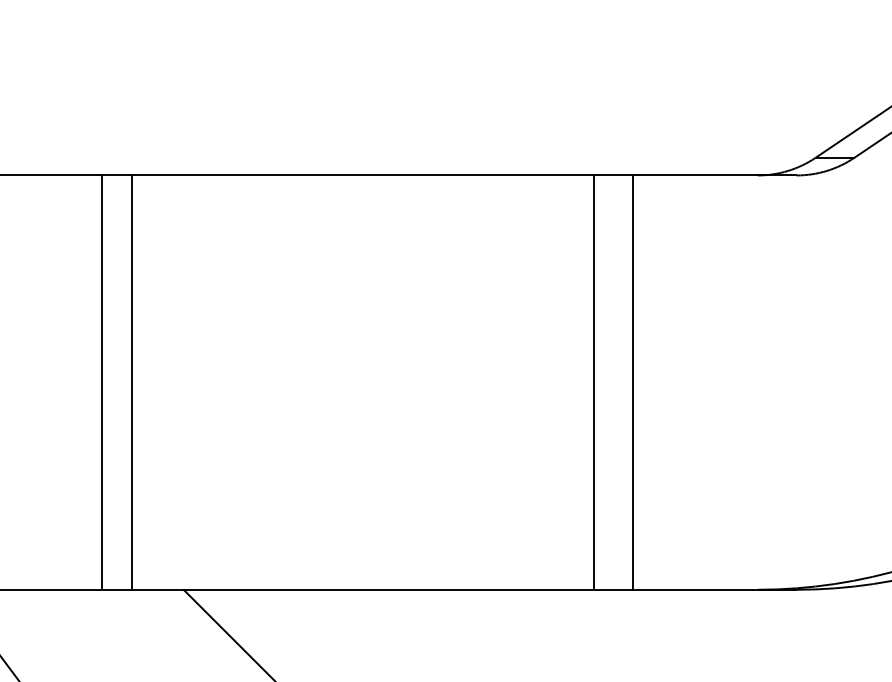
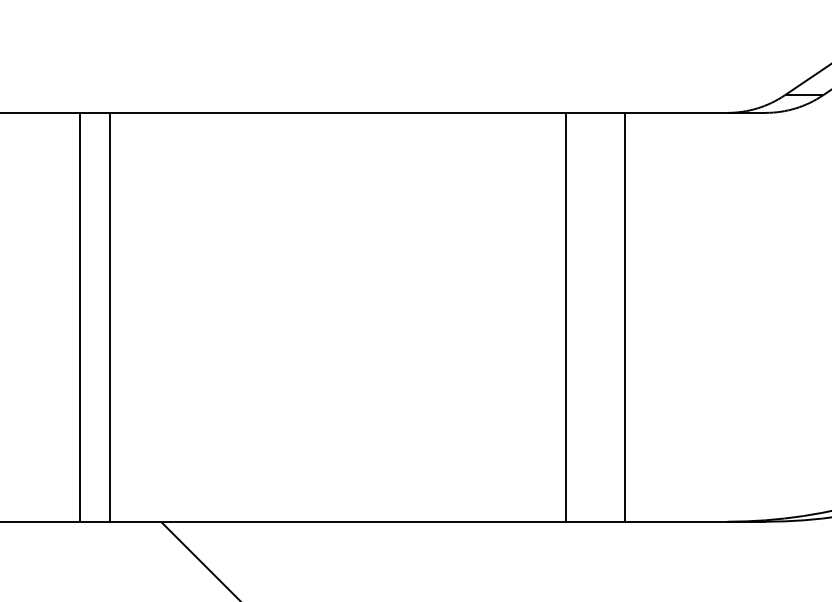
line: (632, 382) -> (624, 317), moved

